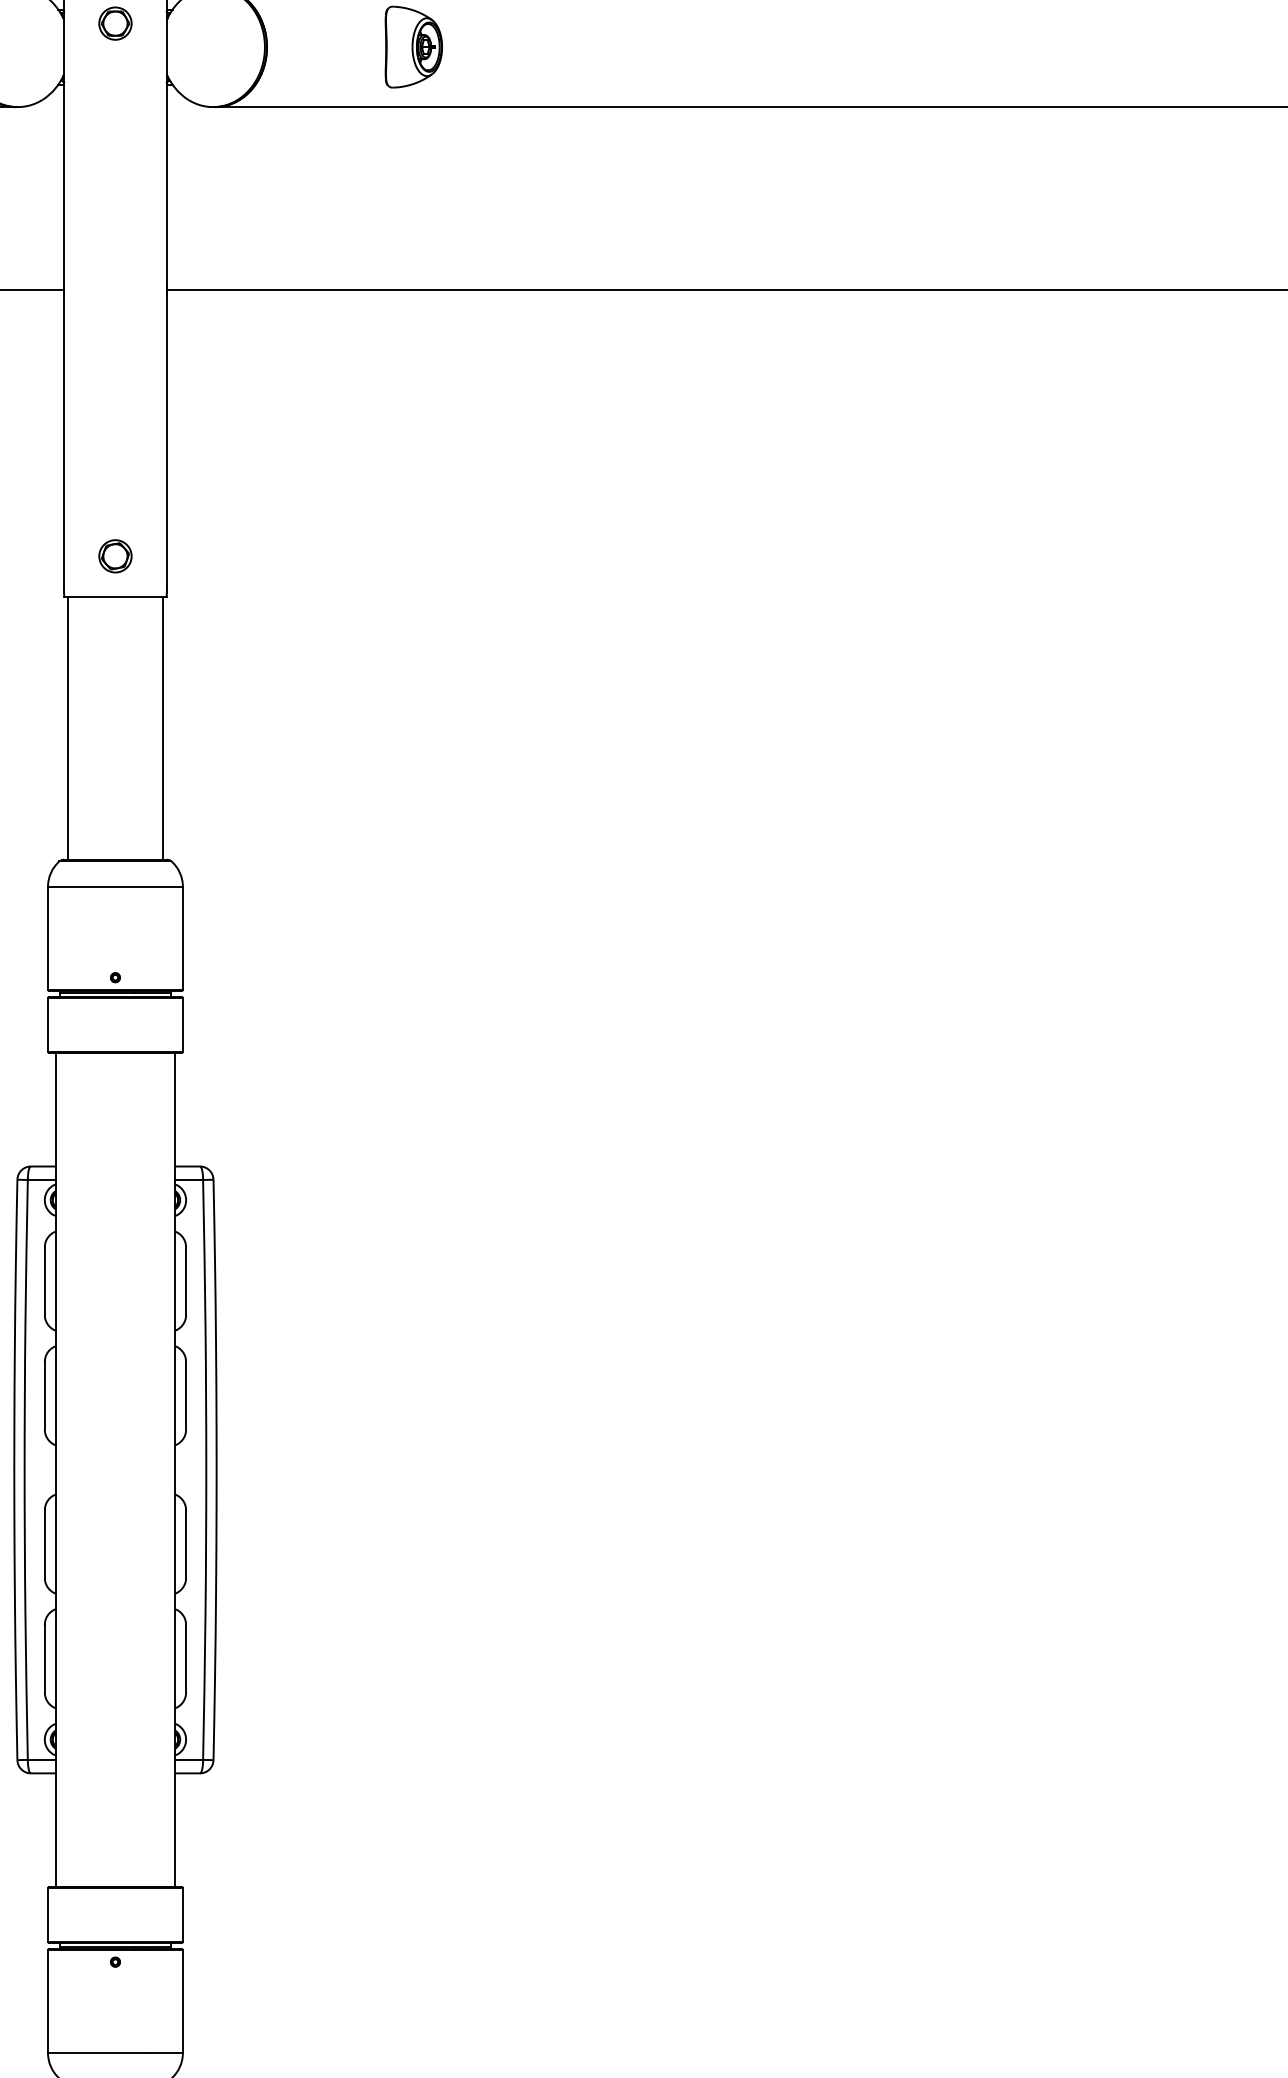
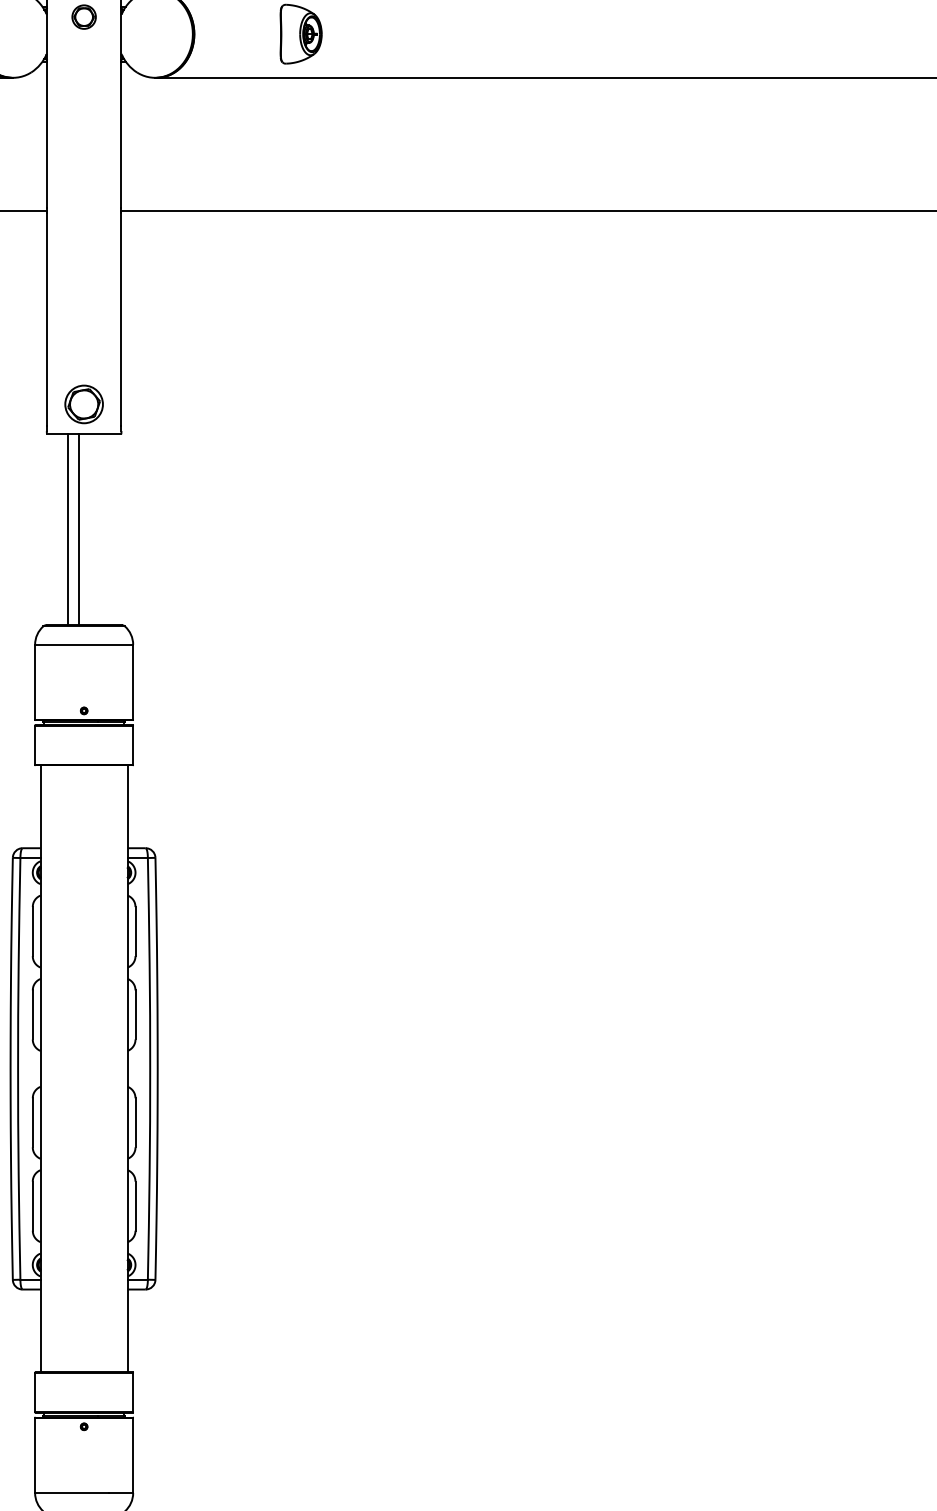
part: (115, 556) -> (84, 404), size x1.6
line: (68, 727) -> (79, 528), moved
line: (162, 727) -> (68, 528), moved

